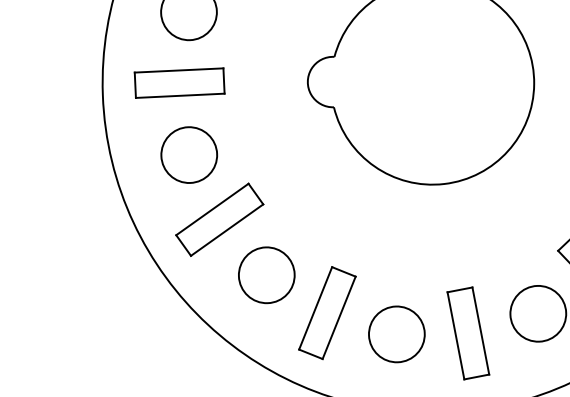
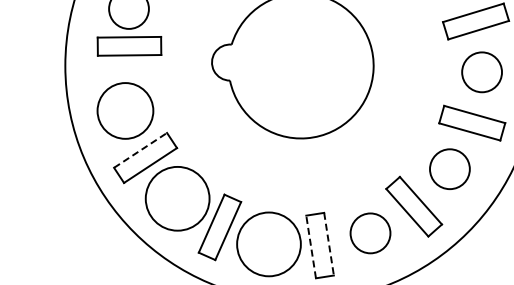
part: (179, 83) -> (129, 46), moved
circle: (189, 154) -> (125, 110), size x1.4
line: (212, 209) -> (140, 150), solid -> dashed
circle: (266, 274) -> (177, 198), size x1.6
line: (481, 331) -> (329, 244), solid -> dashed
circle: (396, 334) -> (268, 244), size x1.6
line: (456, 335) -> (311, 246), solid -> dashed

